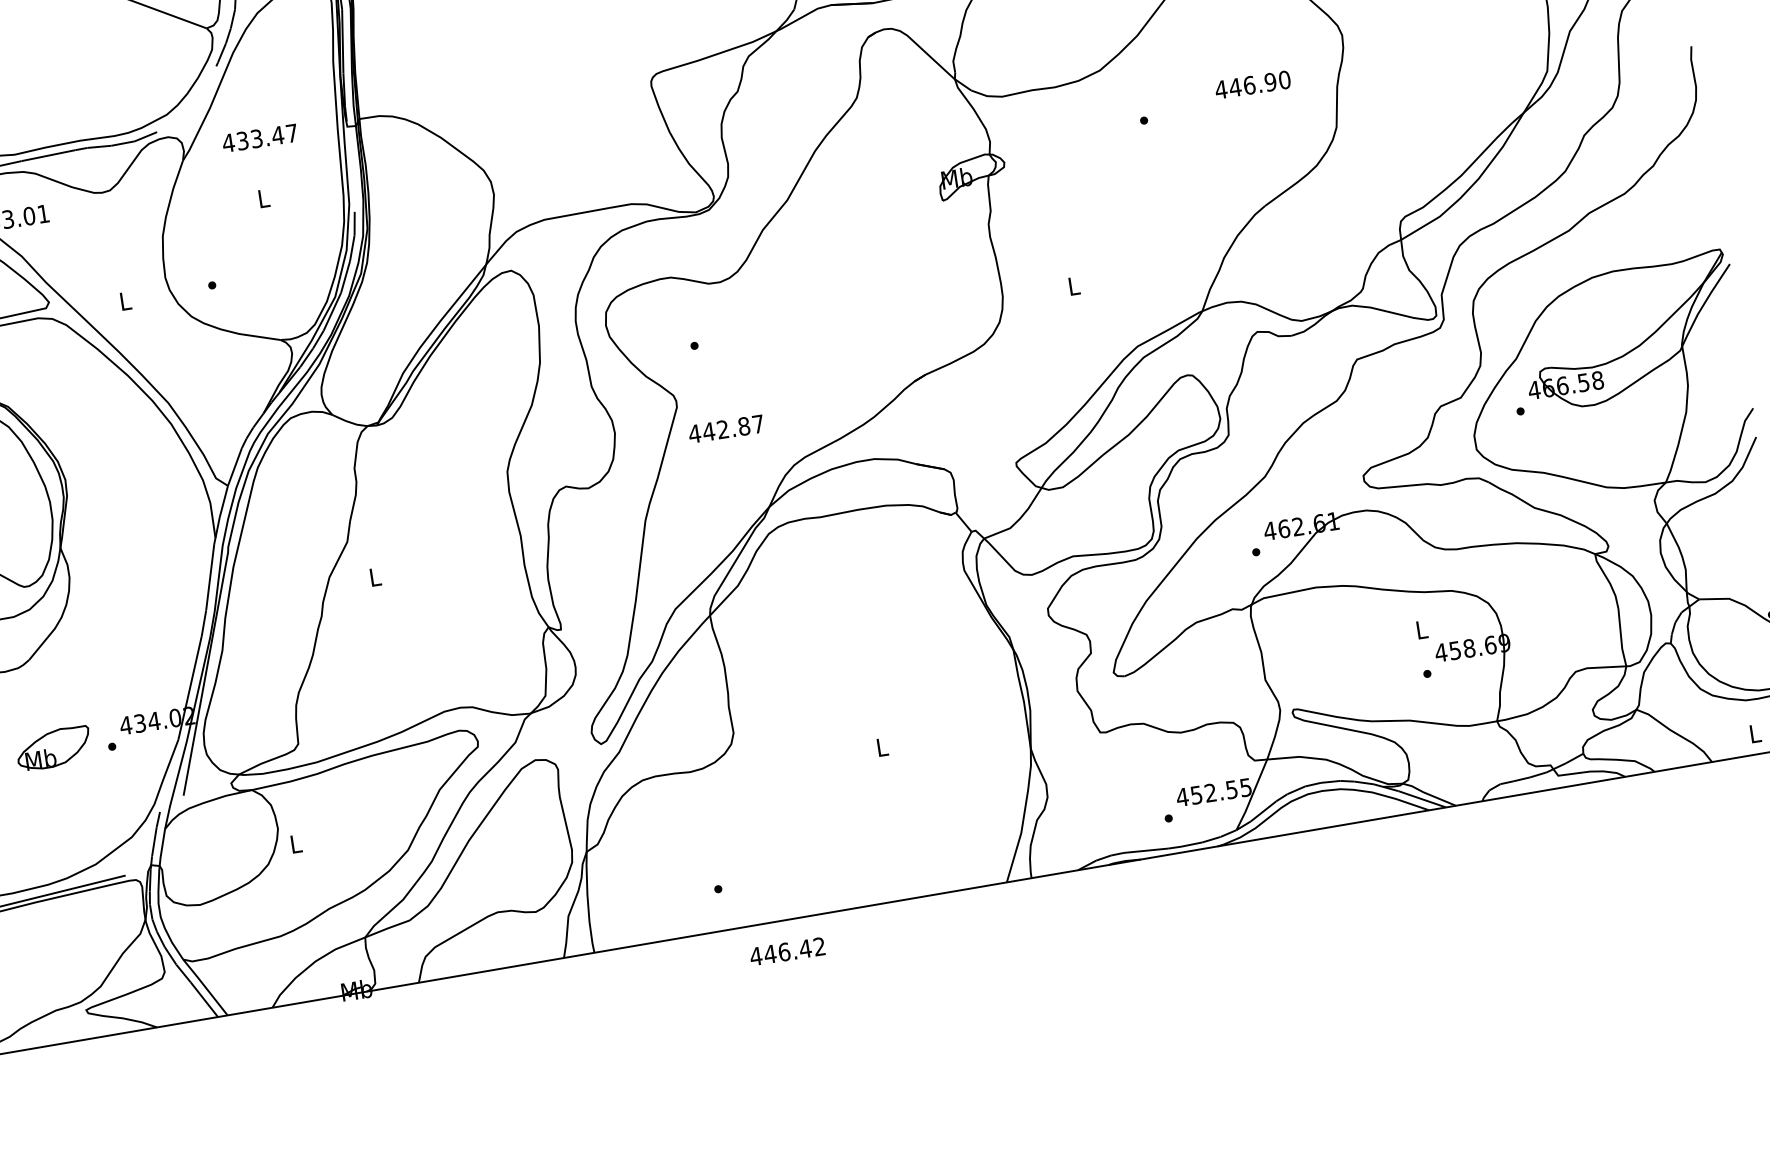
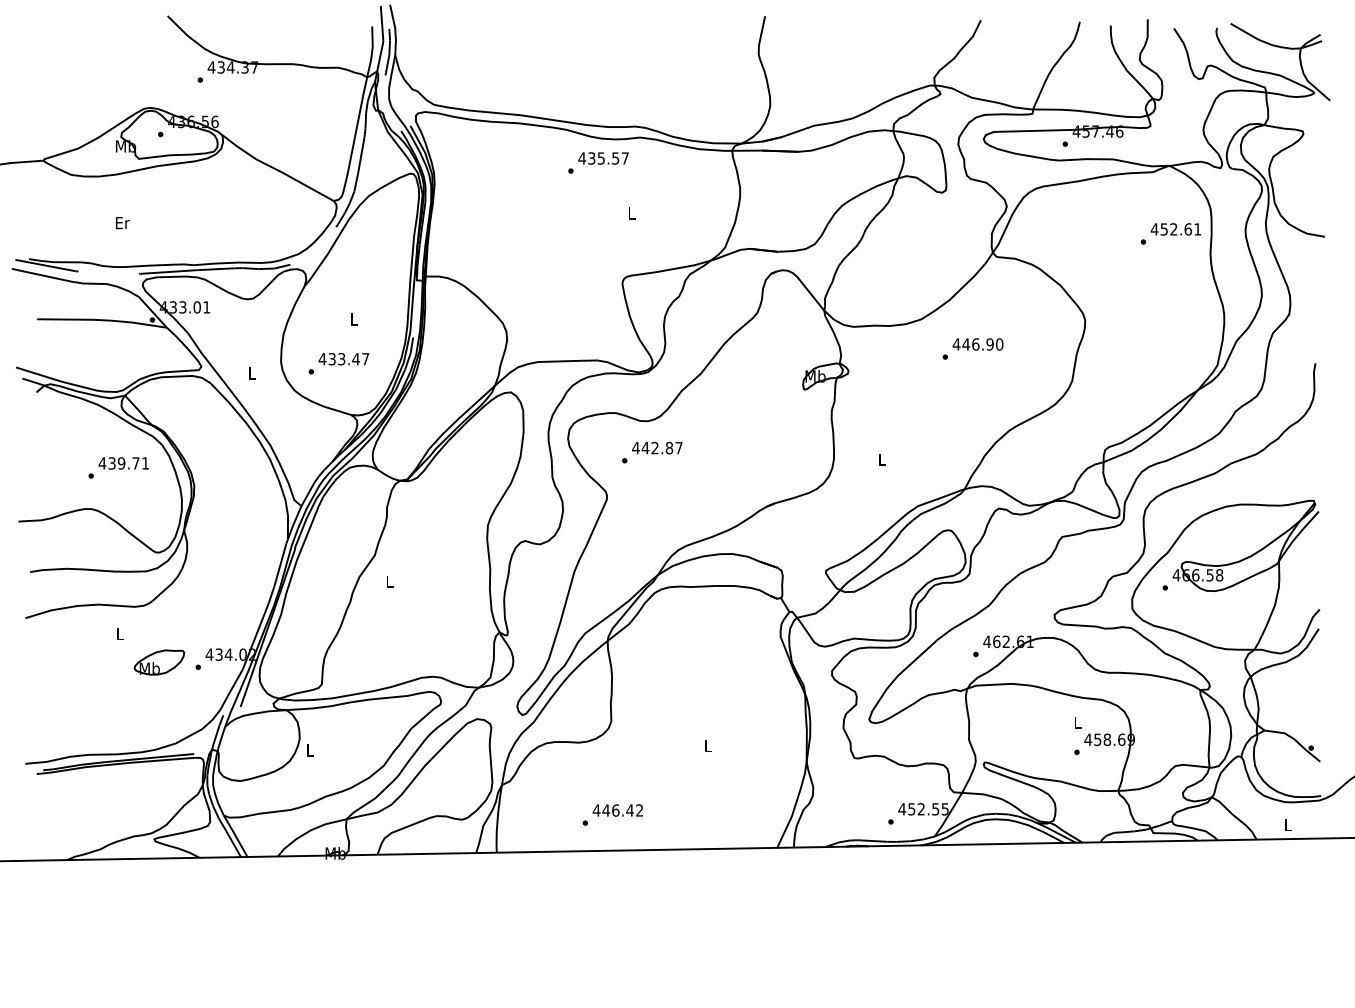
text: (1252, 85) -> (977, 344), moved
text: (259, 138) -> (343, 359), moved
text: (726, 428) -> (657, 447), moved
text: (786, 951) -> (617, 810), moved

